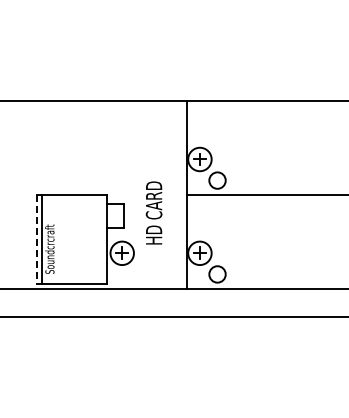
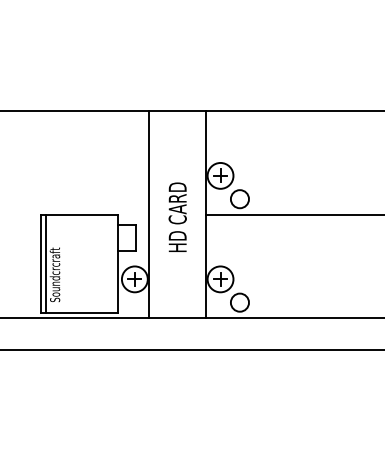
line: (135, 194) -> (149, 214), added
text: (153, 212) -> (177, 216), moved
line: (36, 239) -> (40, 264), dashed -> solid

